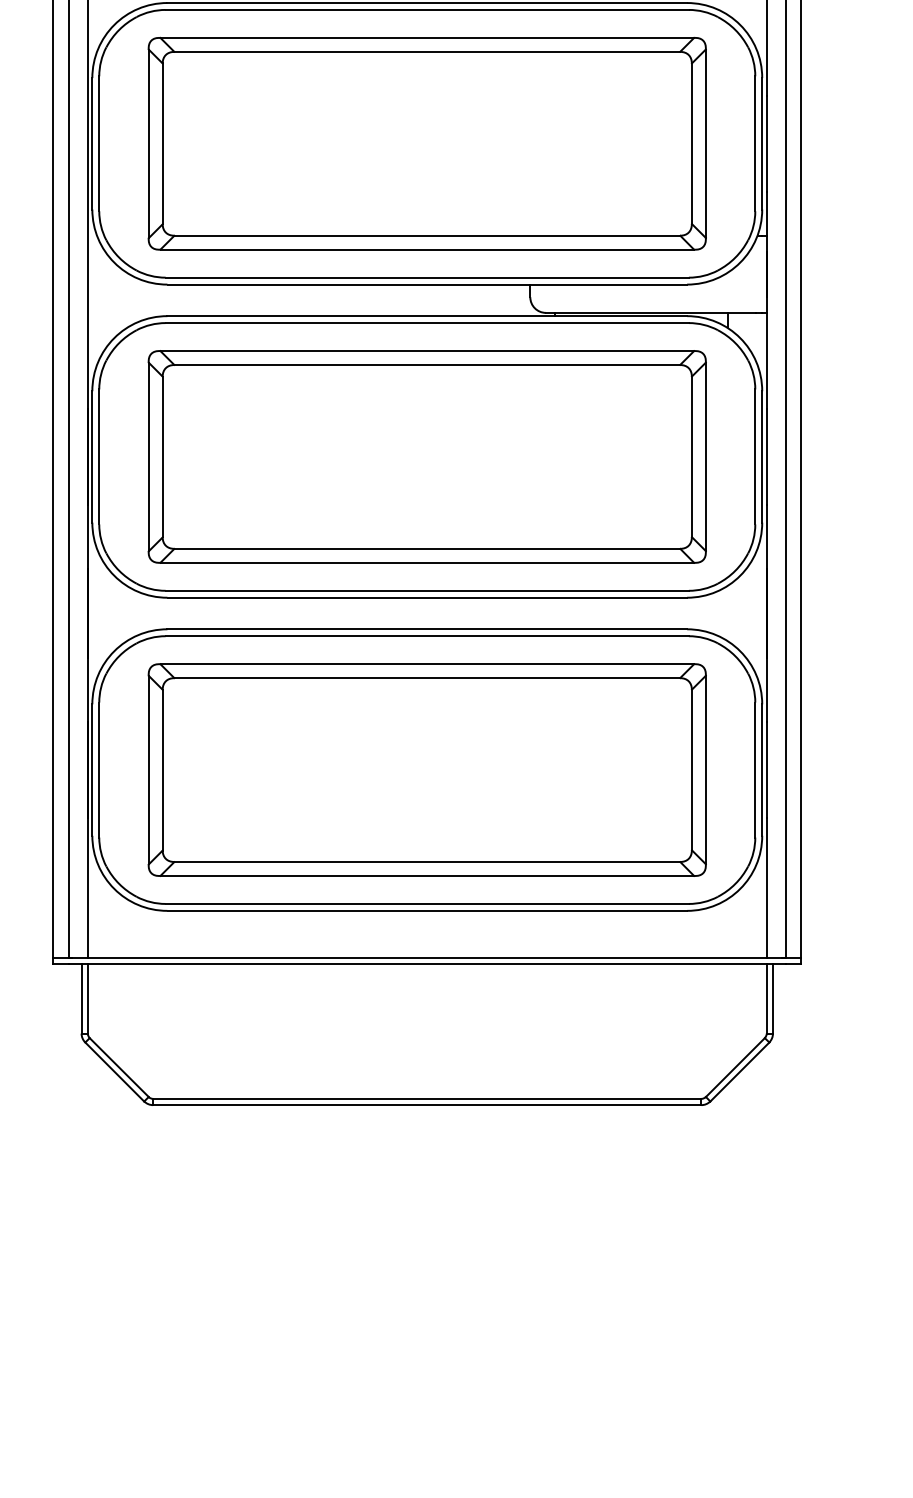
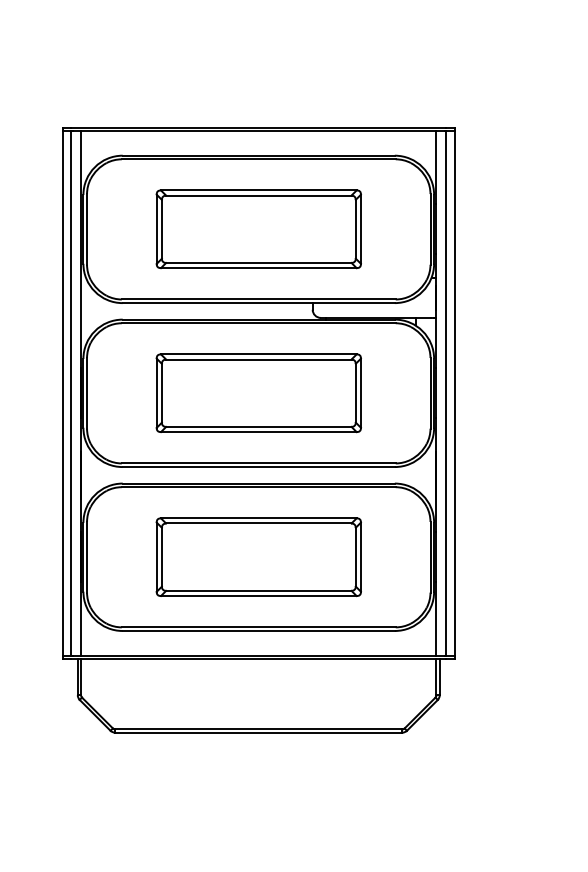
part: (426, 142) -> (258, 228), size x0.7
part: (426, 455) -> (258, 392), size x0.7
part: (426, 768) -> (258, 556), size x0.7

